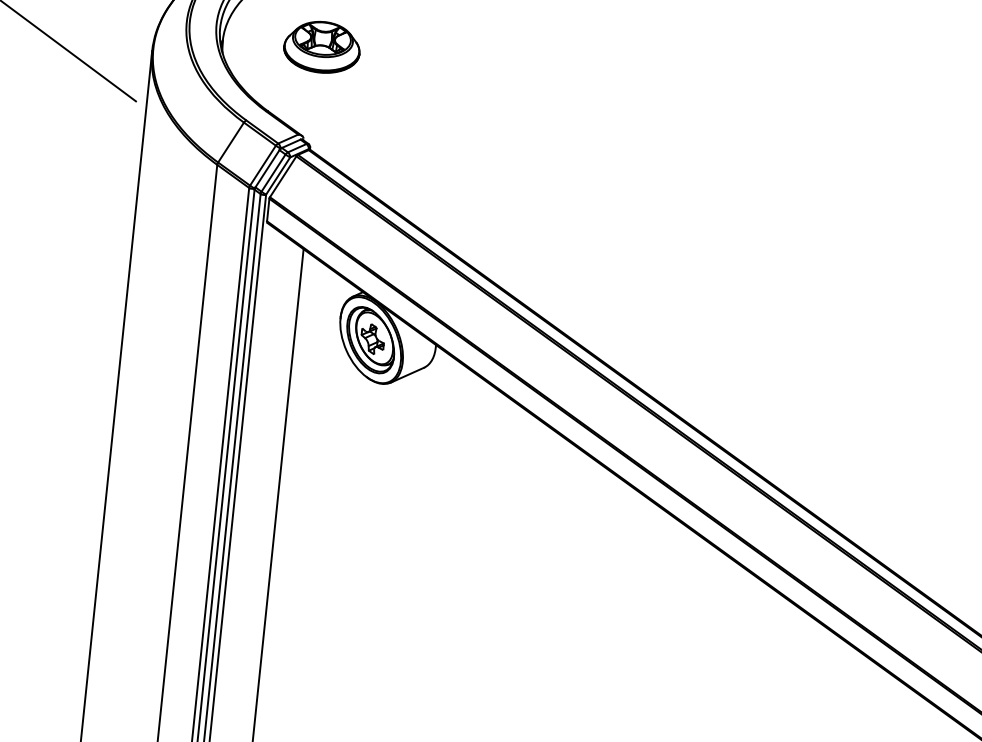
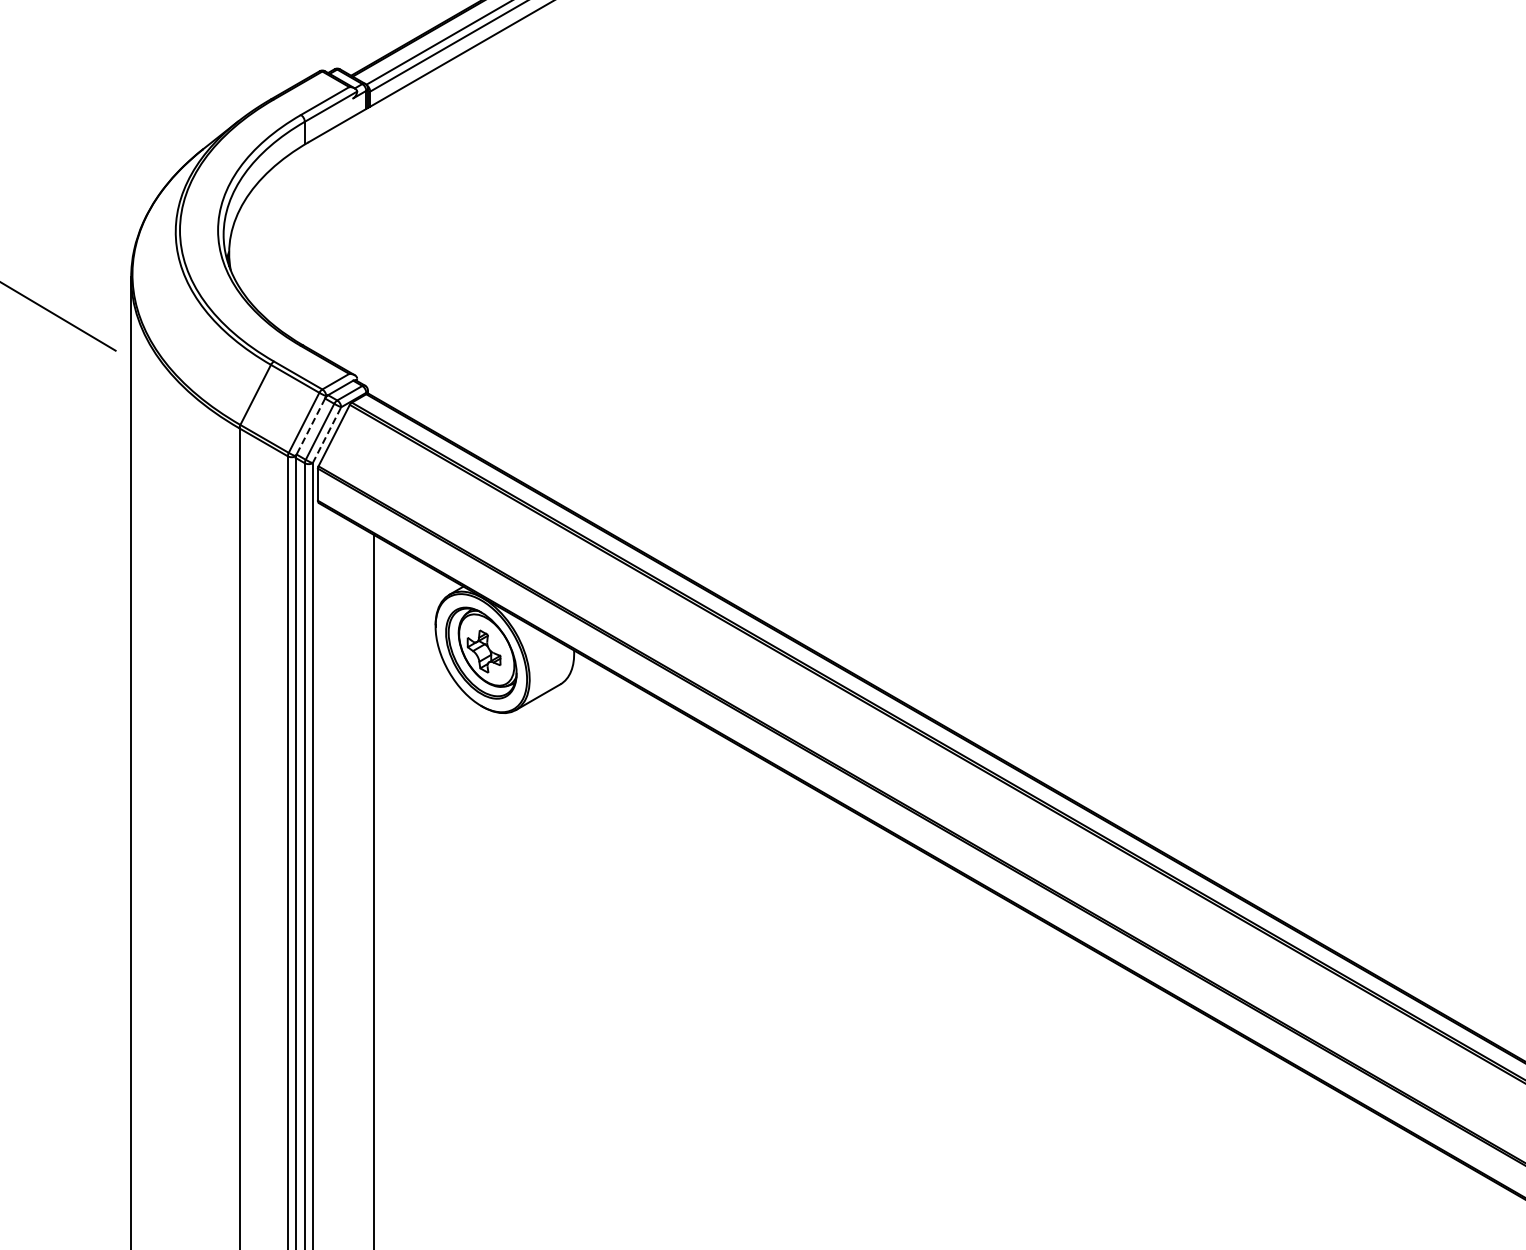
part: (321, 47) -> (369, 247), removed
line: (267, 168) -> (310, 426), solid -> dashed
line: (278, 175) -> (327, 434), solid -> dashed

